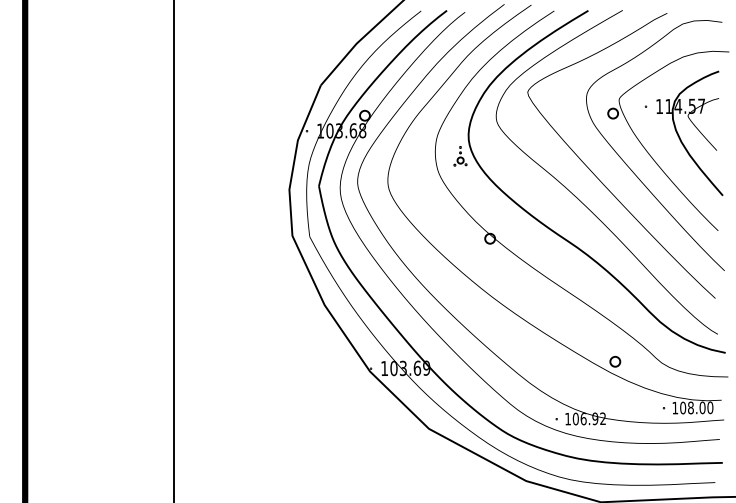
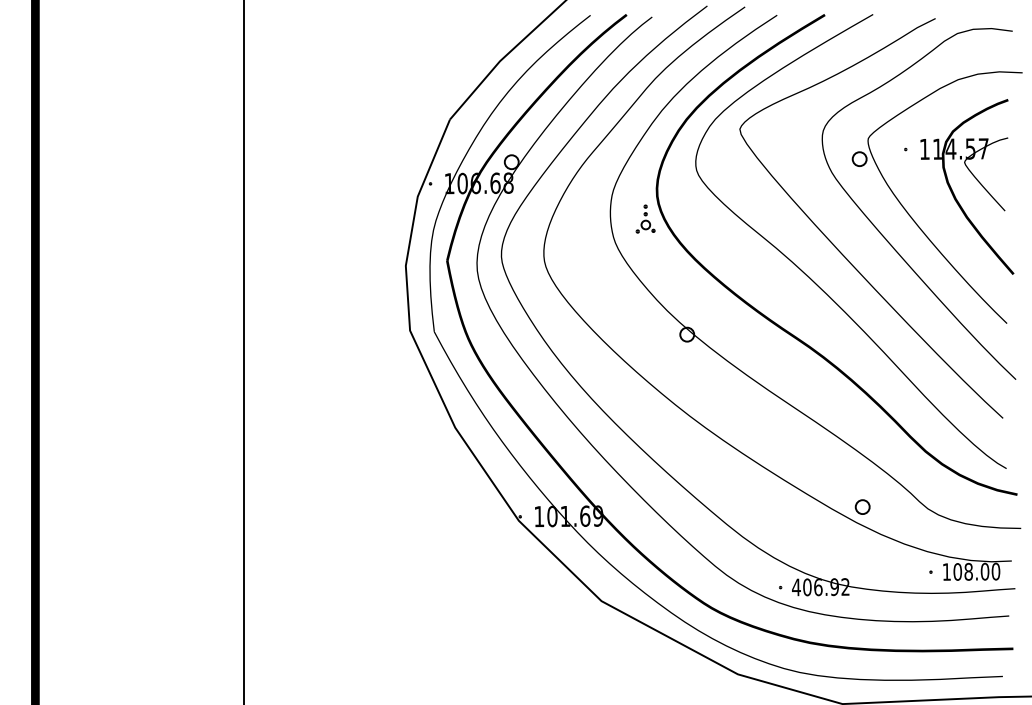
text: (339, 130) -> (476, 182), 103.68 -> 106.68
text: (402, 368) -> (564, 516), 103.69 -> 101.69
text: (567, 418) -> (795, 586), 106.92 -> 406.92

